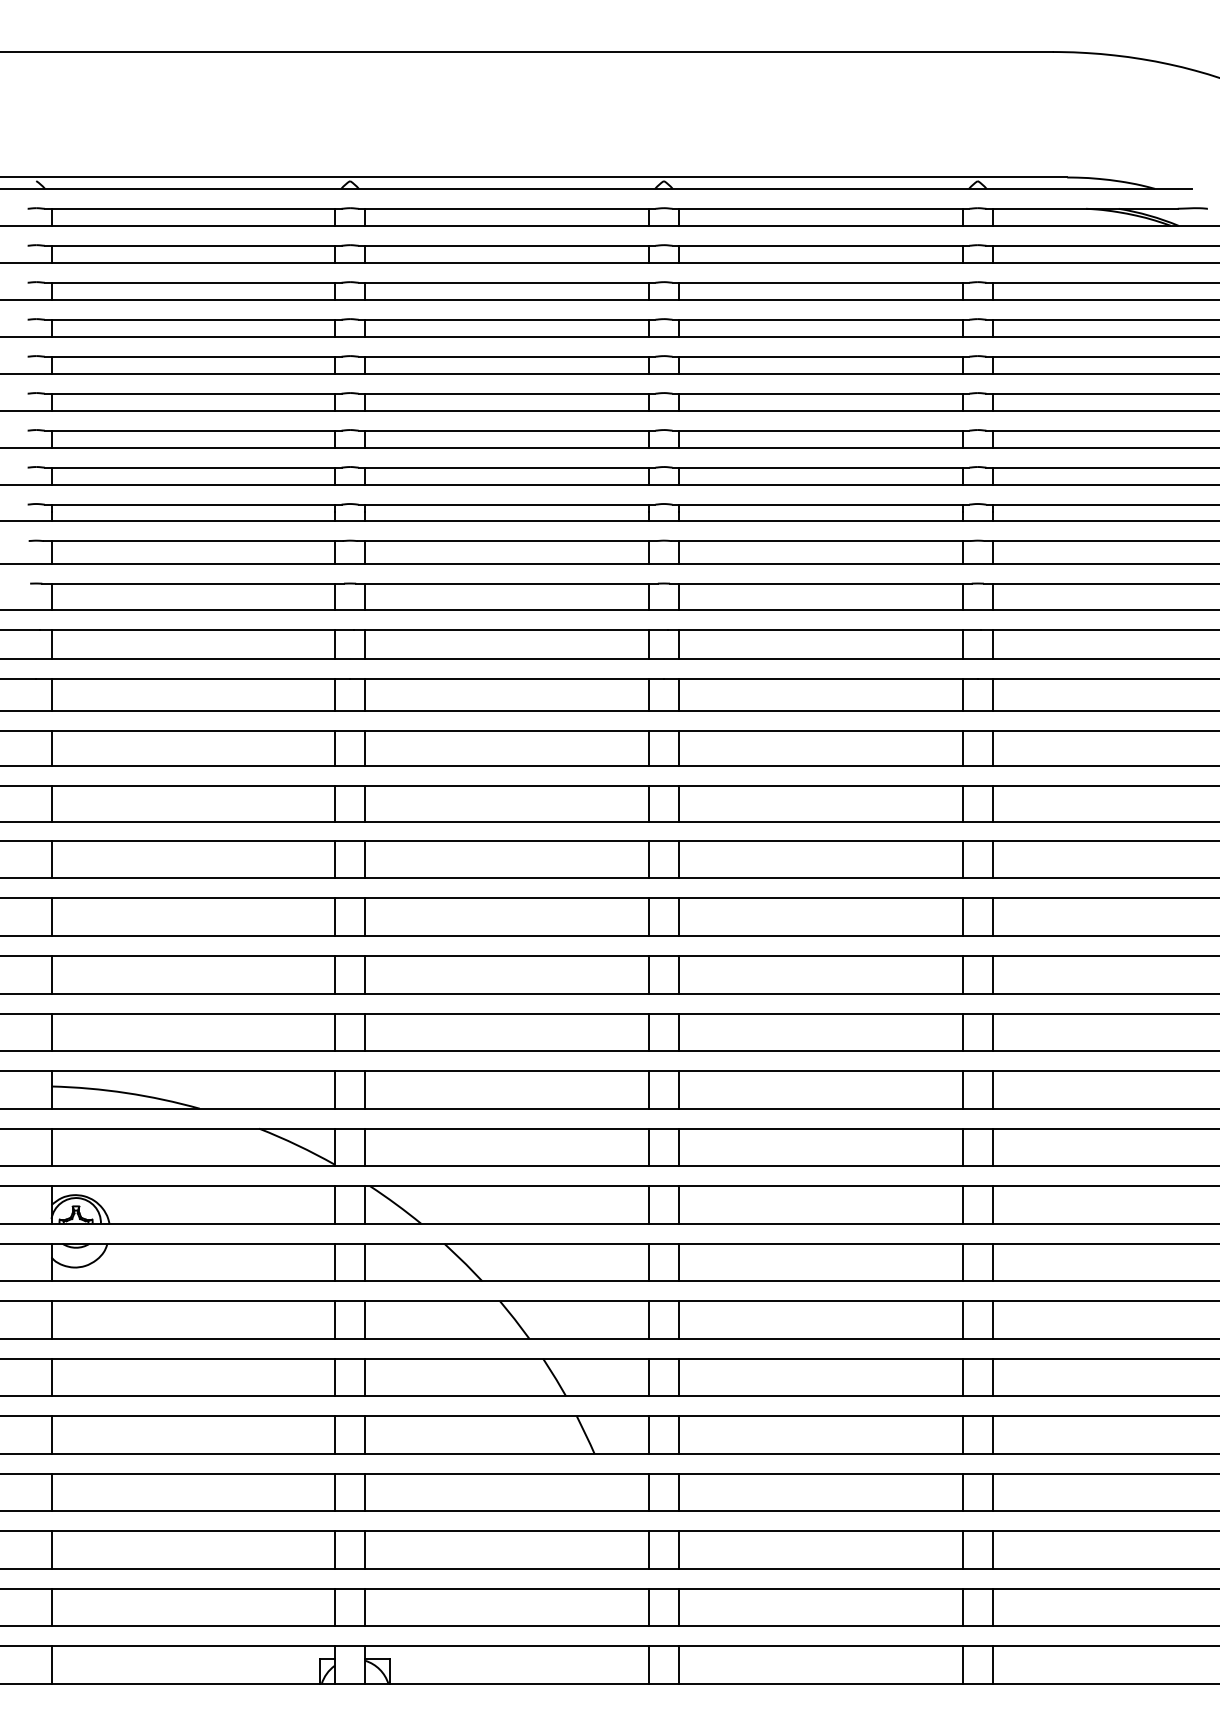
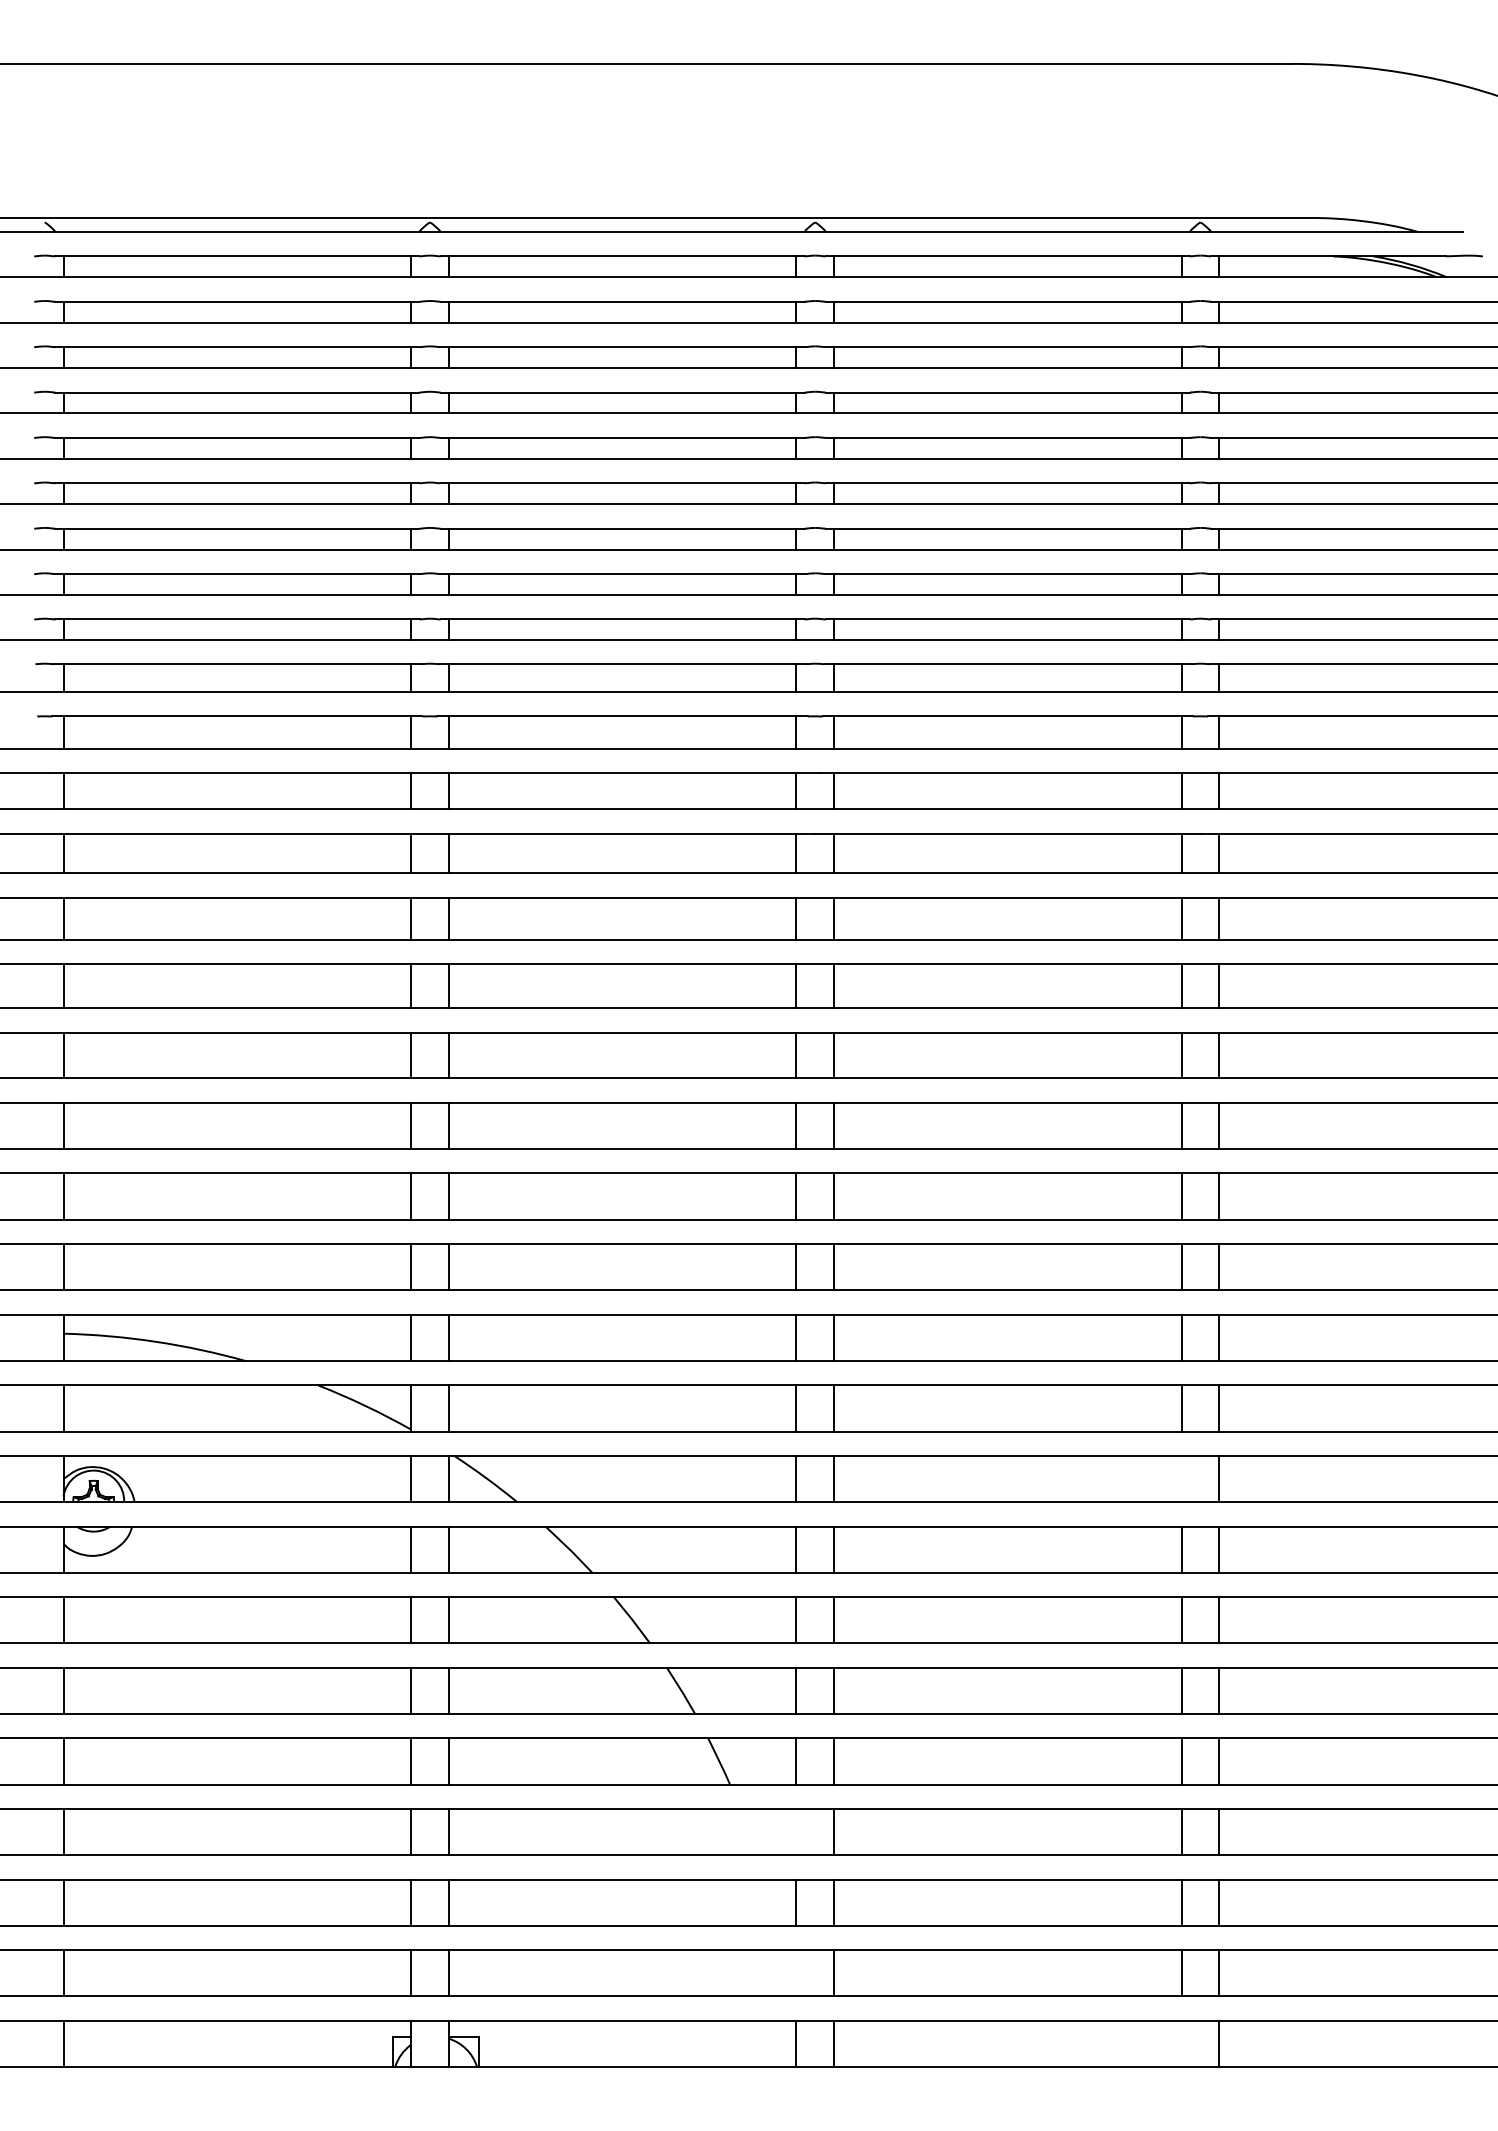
line: (962, 1205) -> (1181, 1479), removed
line: (648, 1492) -> (796, 1832), removed
line: (648, 1607) -> (796, 1973), removed
line: (962, 1664) -> (1181, 2043), removed

